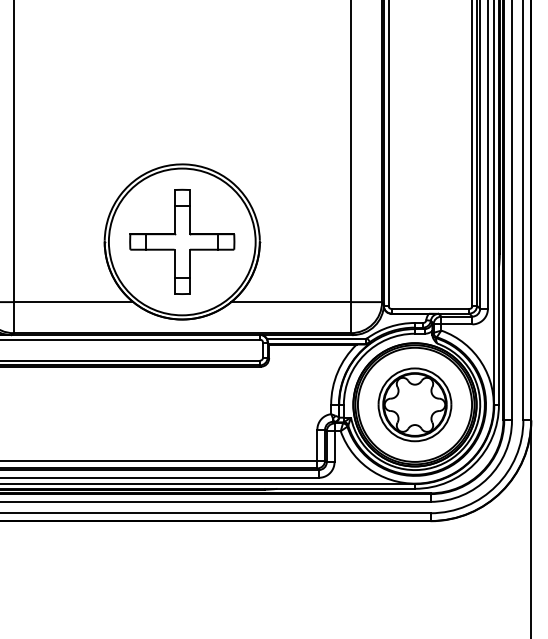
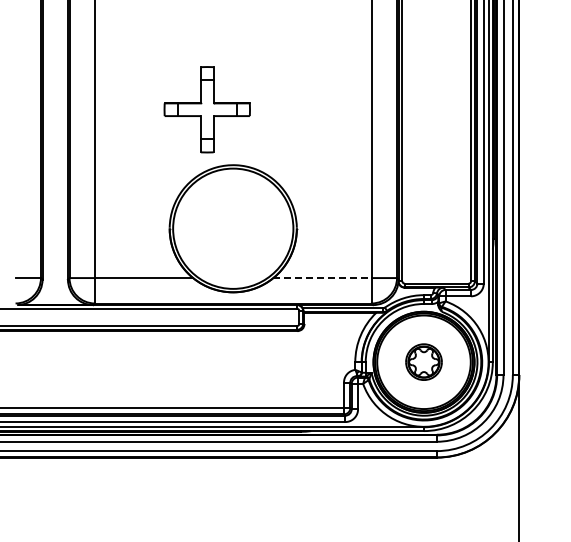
part: (181, 241) -> (206, 109), moved
line: (291, 302) -> (322, 278), solid -> dashed
part: (414, 403) -> (423, 361), size x0.6

